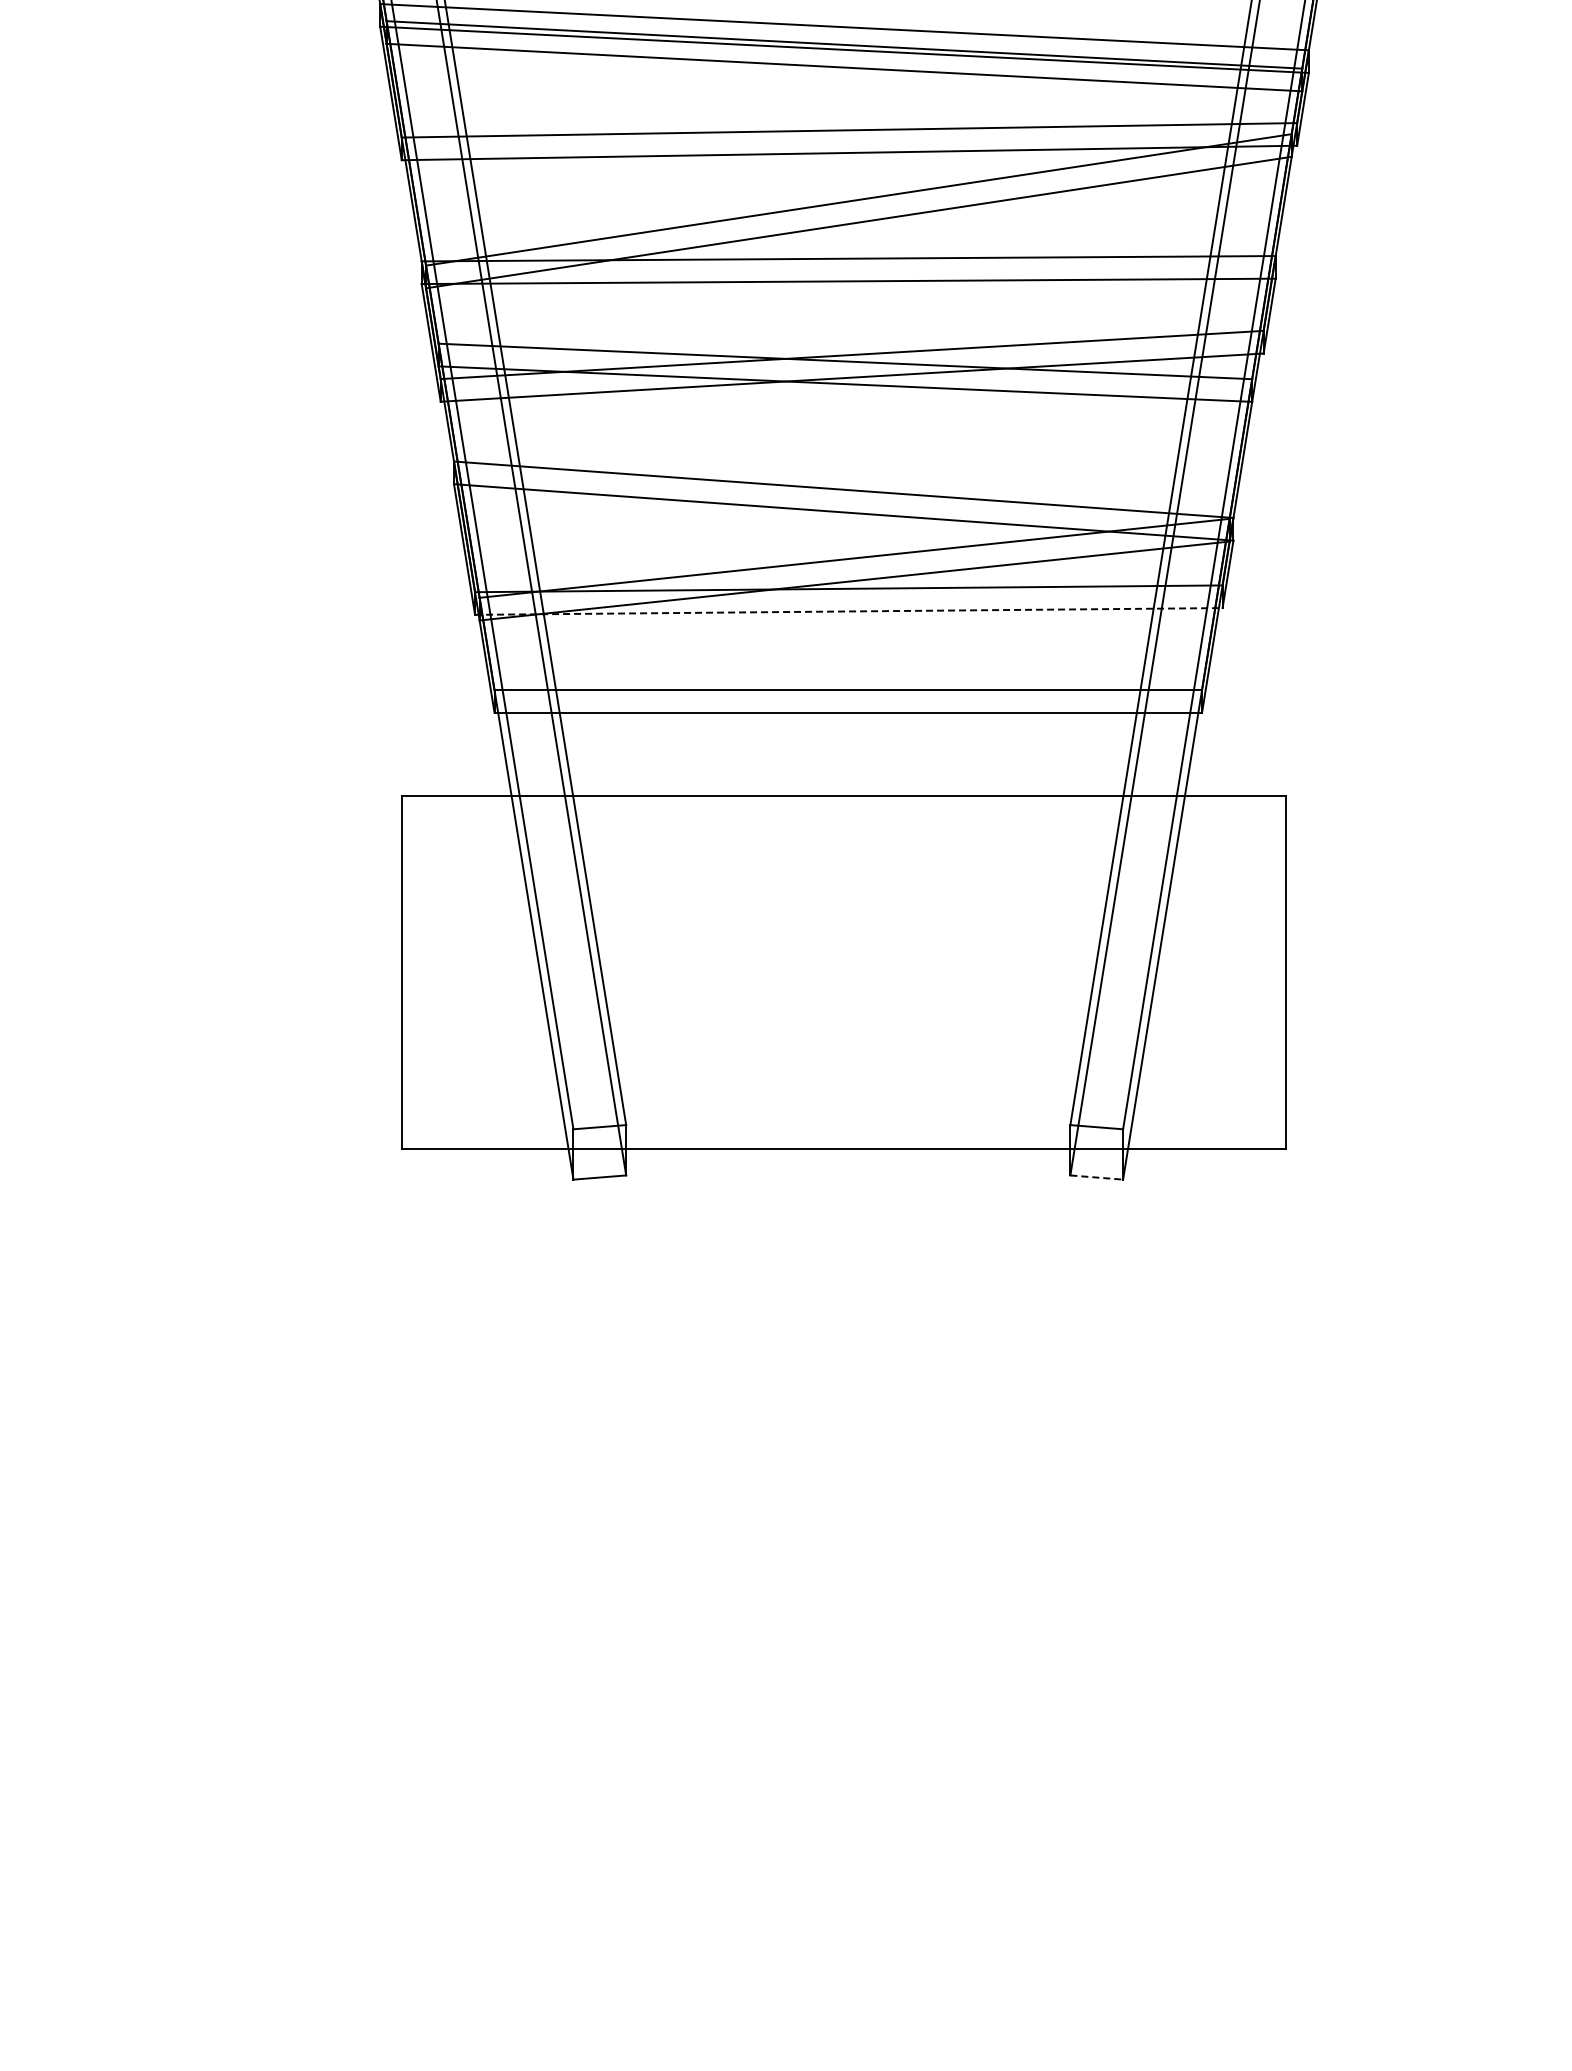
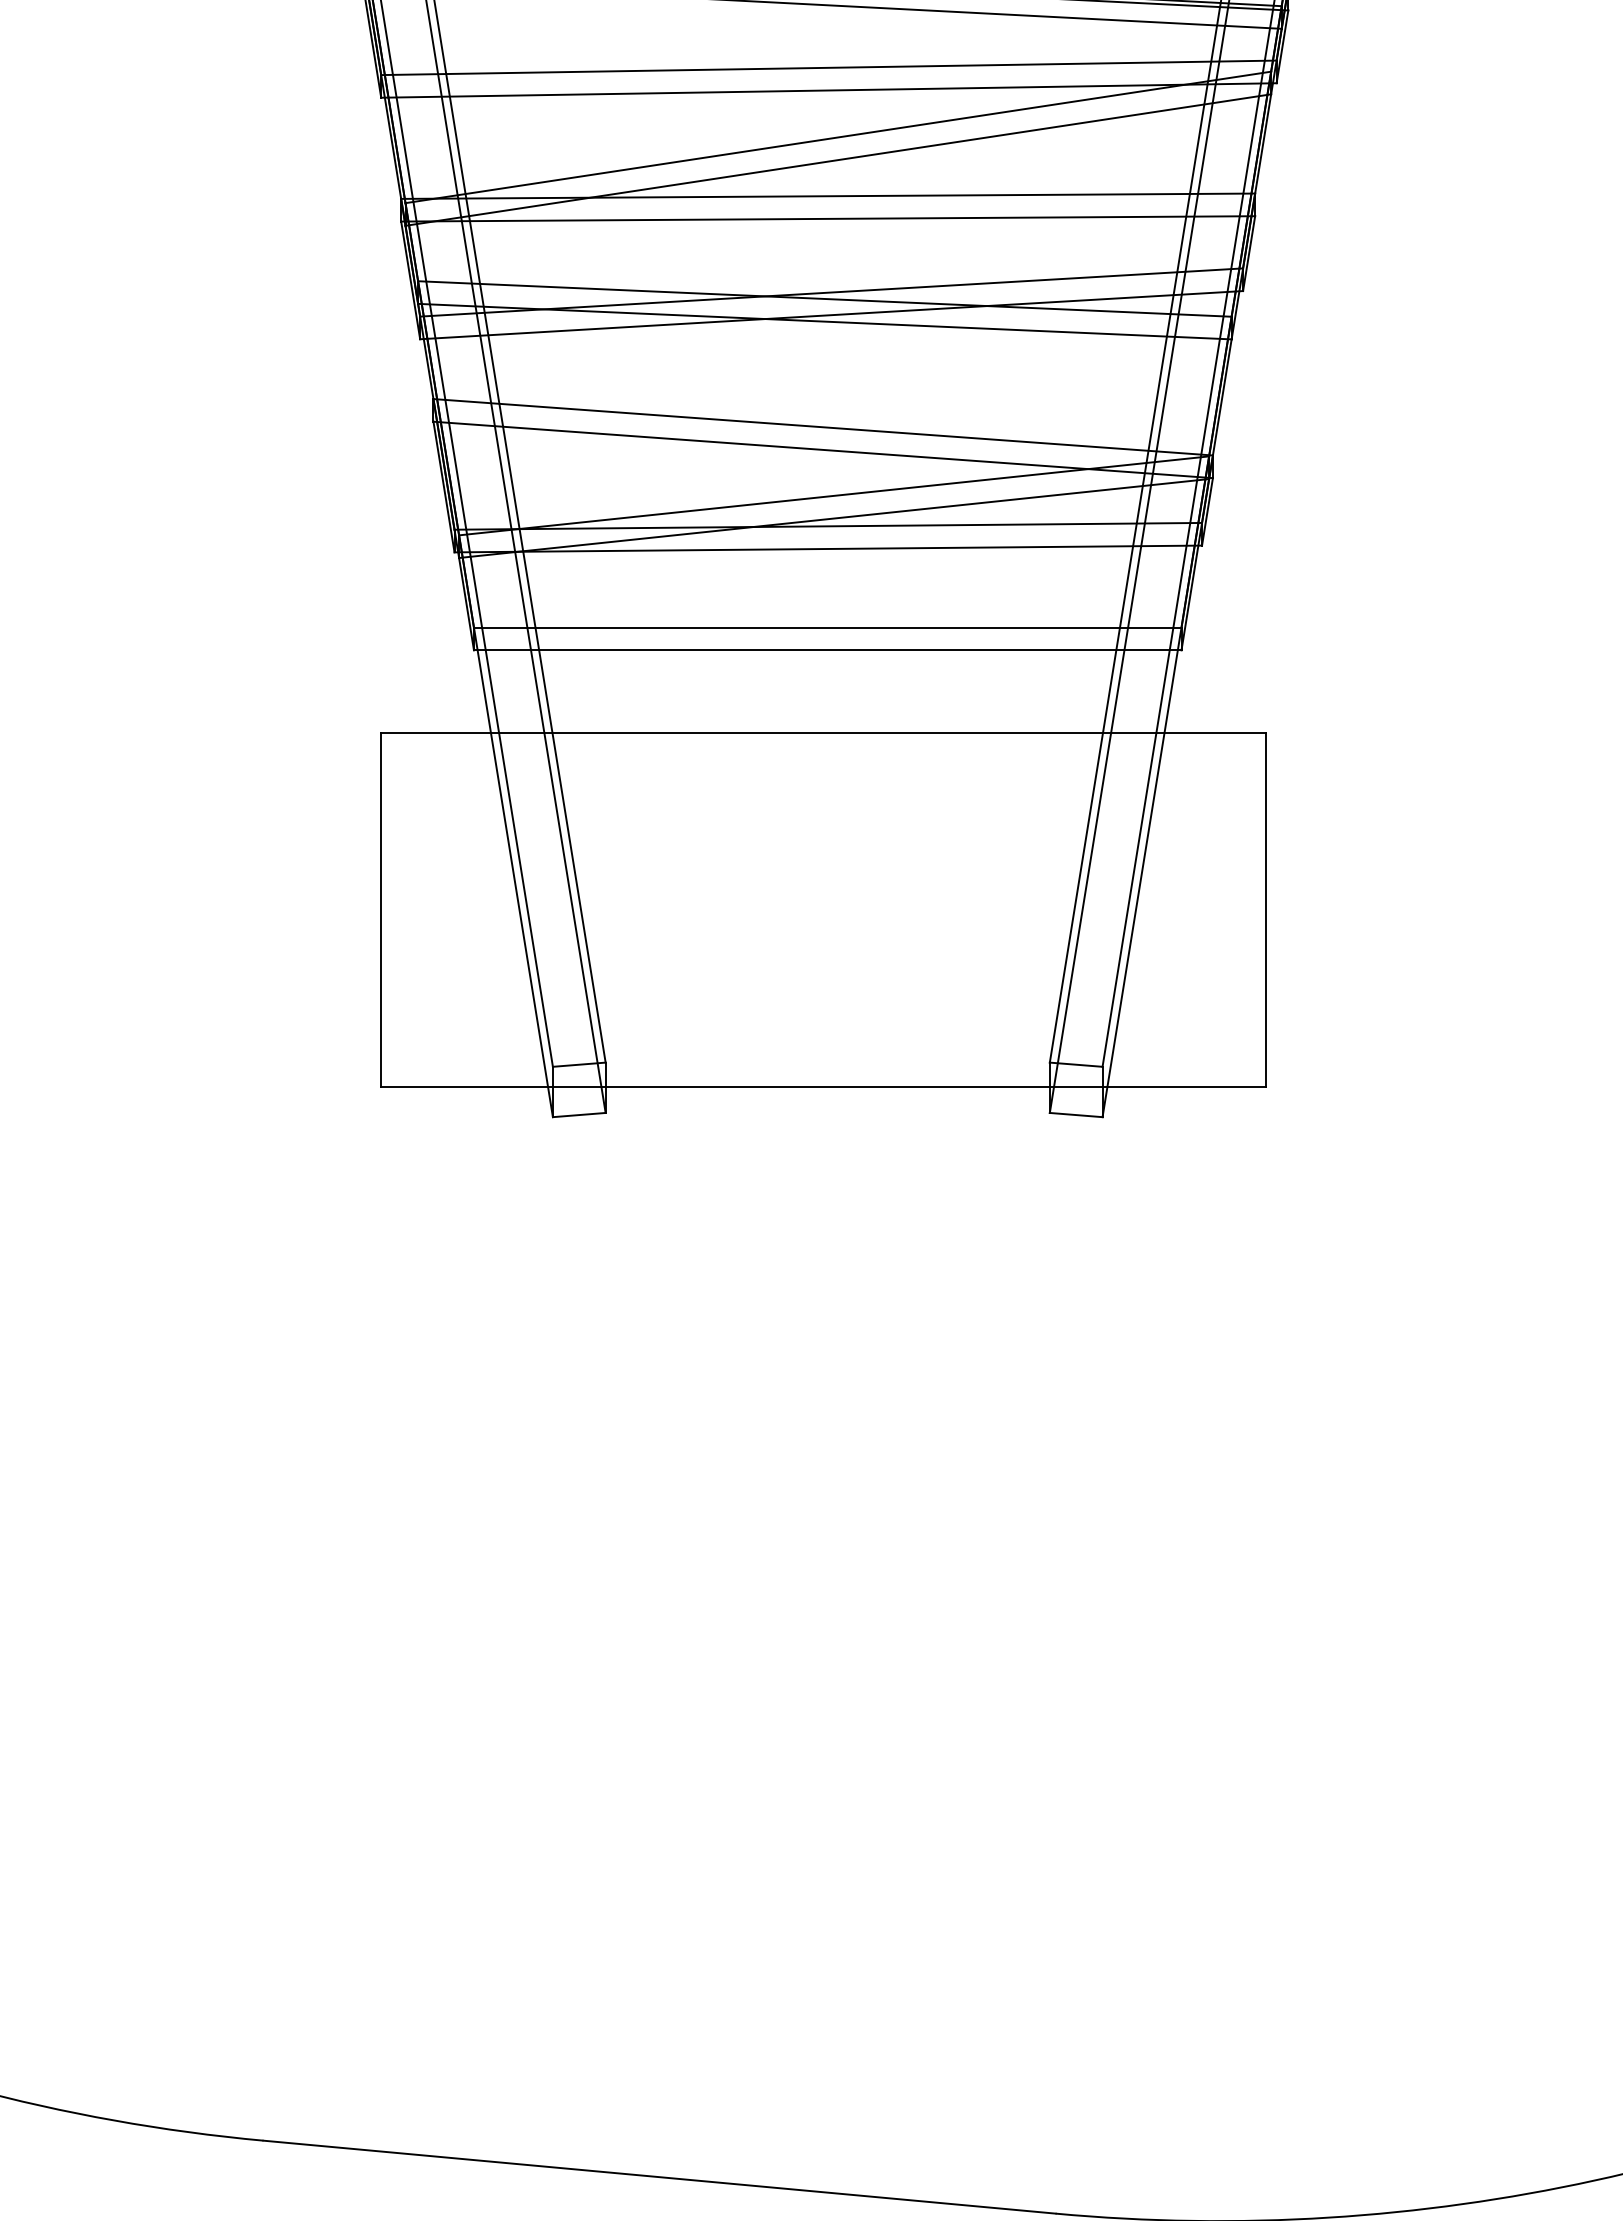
line: (849, 610) -> (828, 548), dashed -> solid
line: (1097, 1177) -> (1076, 1115), dashed -> solid

